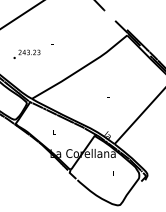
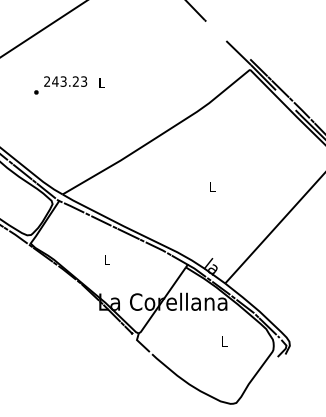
text: (26, 53) -> (59, 83), moved

